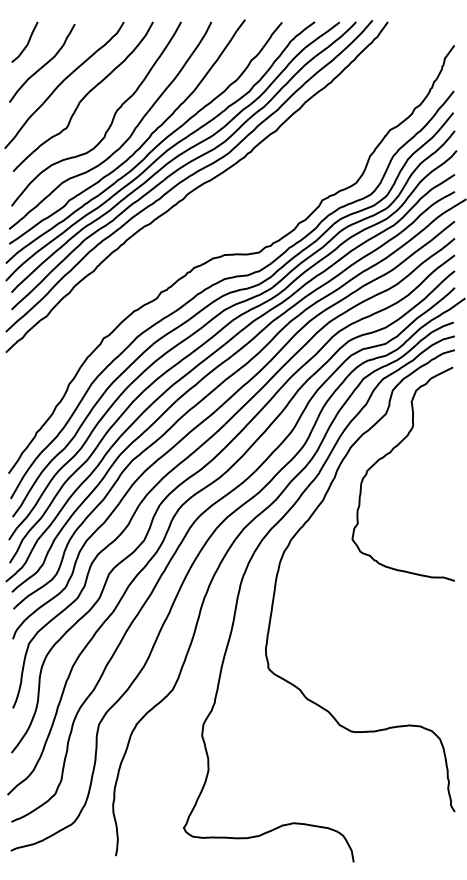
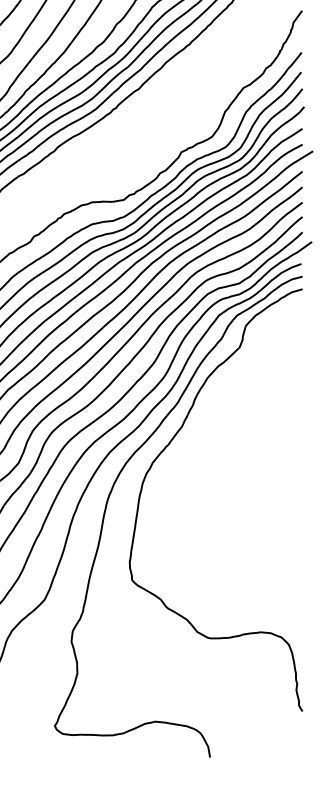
curve: (390, 453) -> (243, 383), removed

